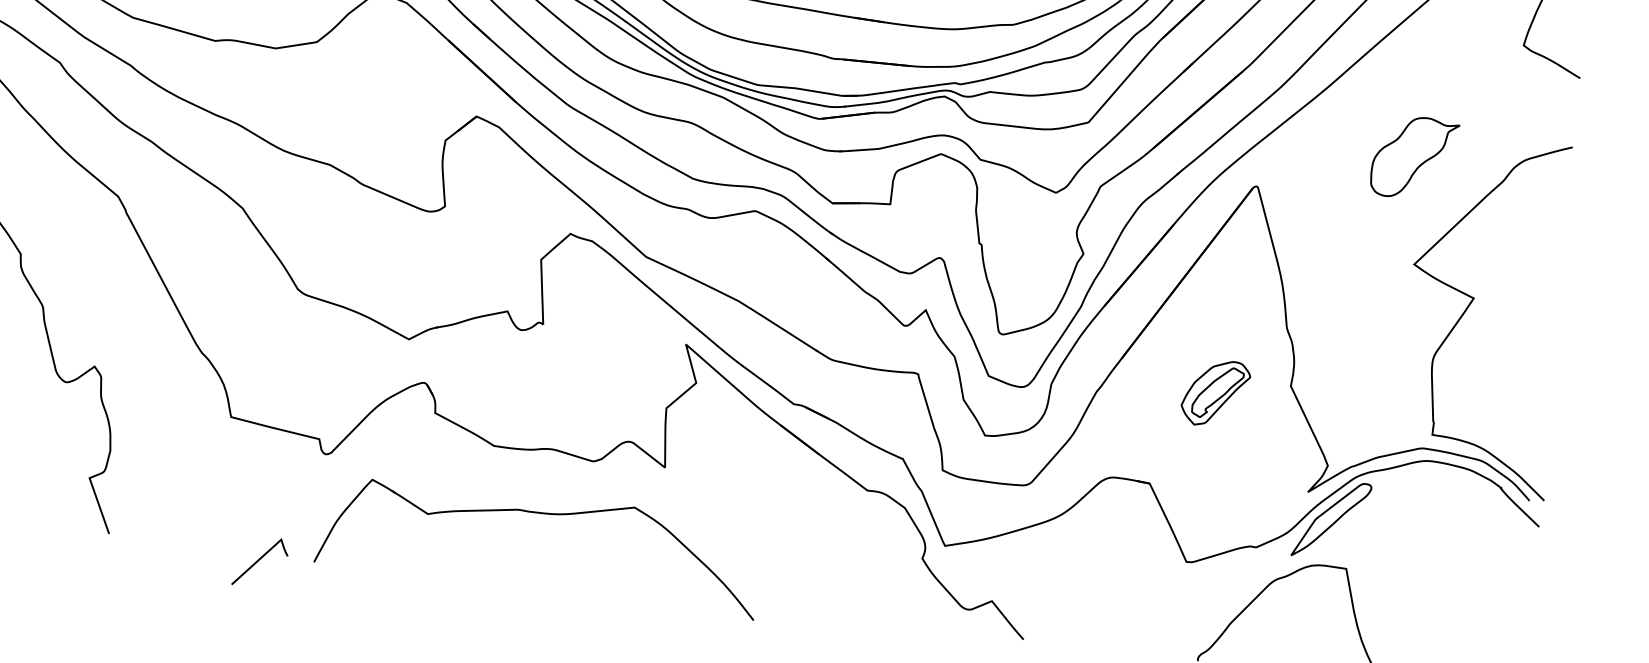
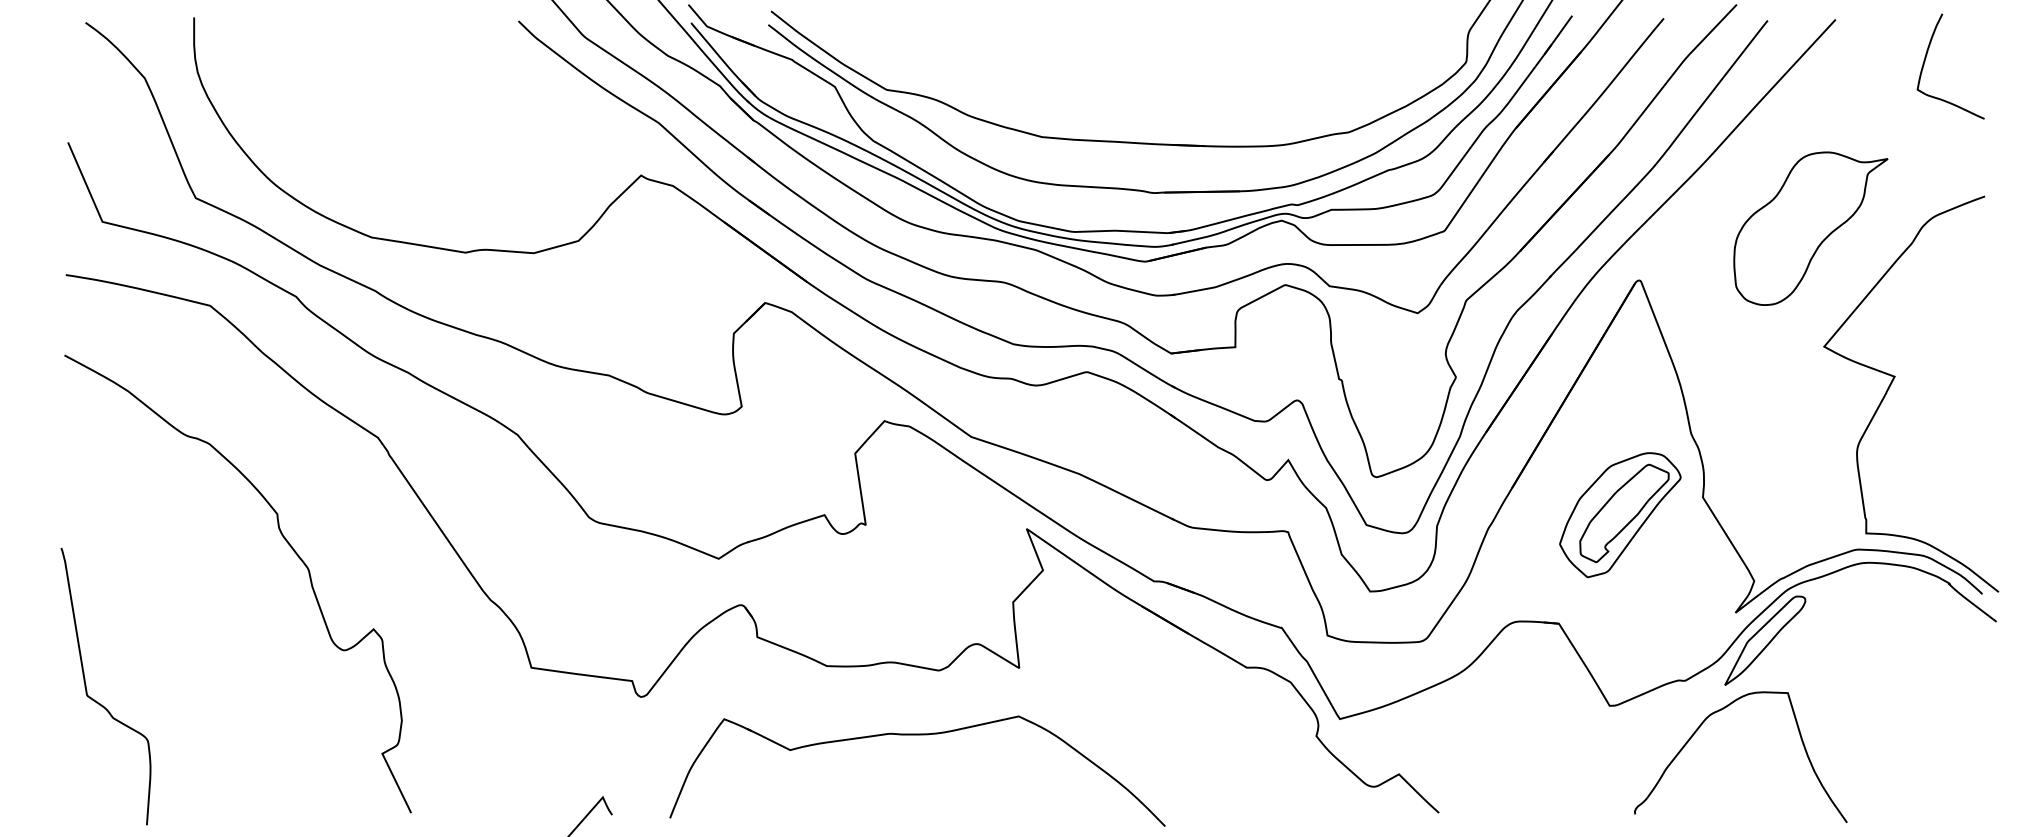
part: (1414, 157) -> (1810, 228), size x1.67
part: (1215, 393) -> (1620, 515), size x1.67
part: (542, 514) -> (917, 735), moved

